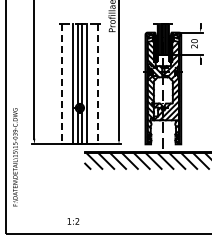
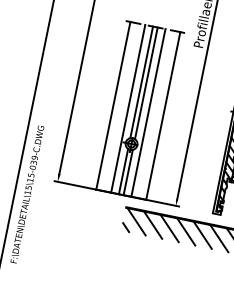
line: (62, 84) -> (113, 106), dashed -> solid
line: (97, 84) -> (162, 116), dashed -> solid

